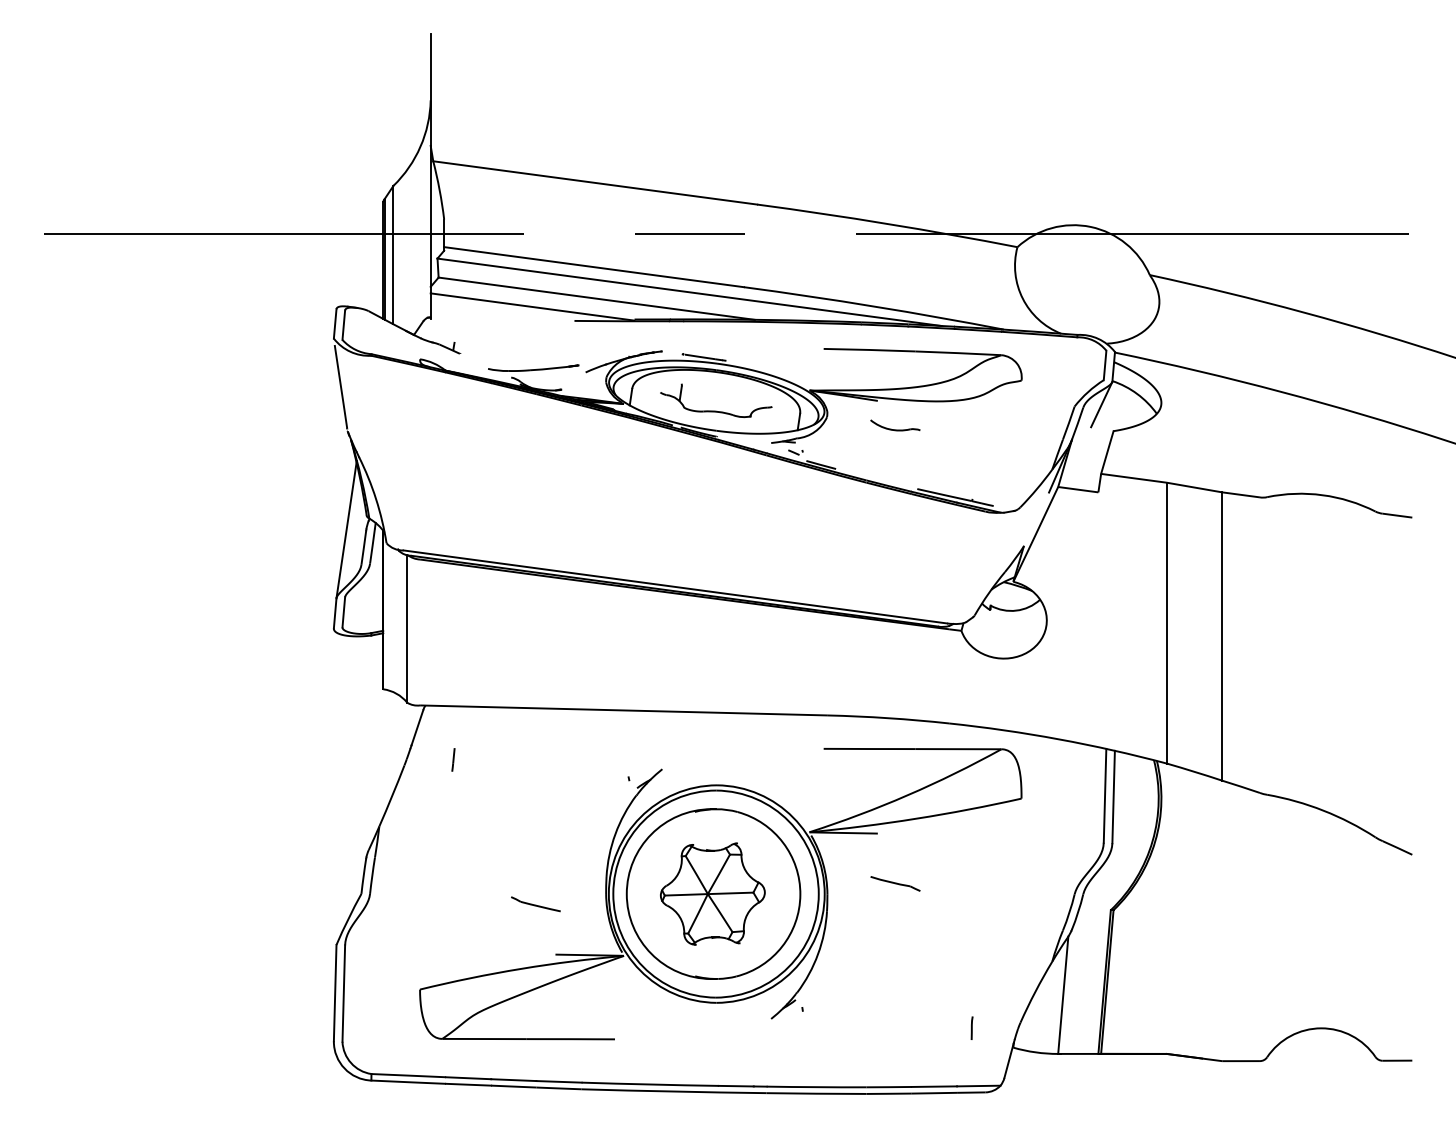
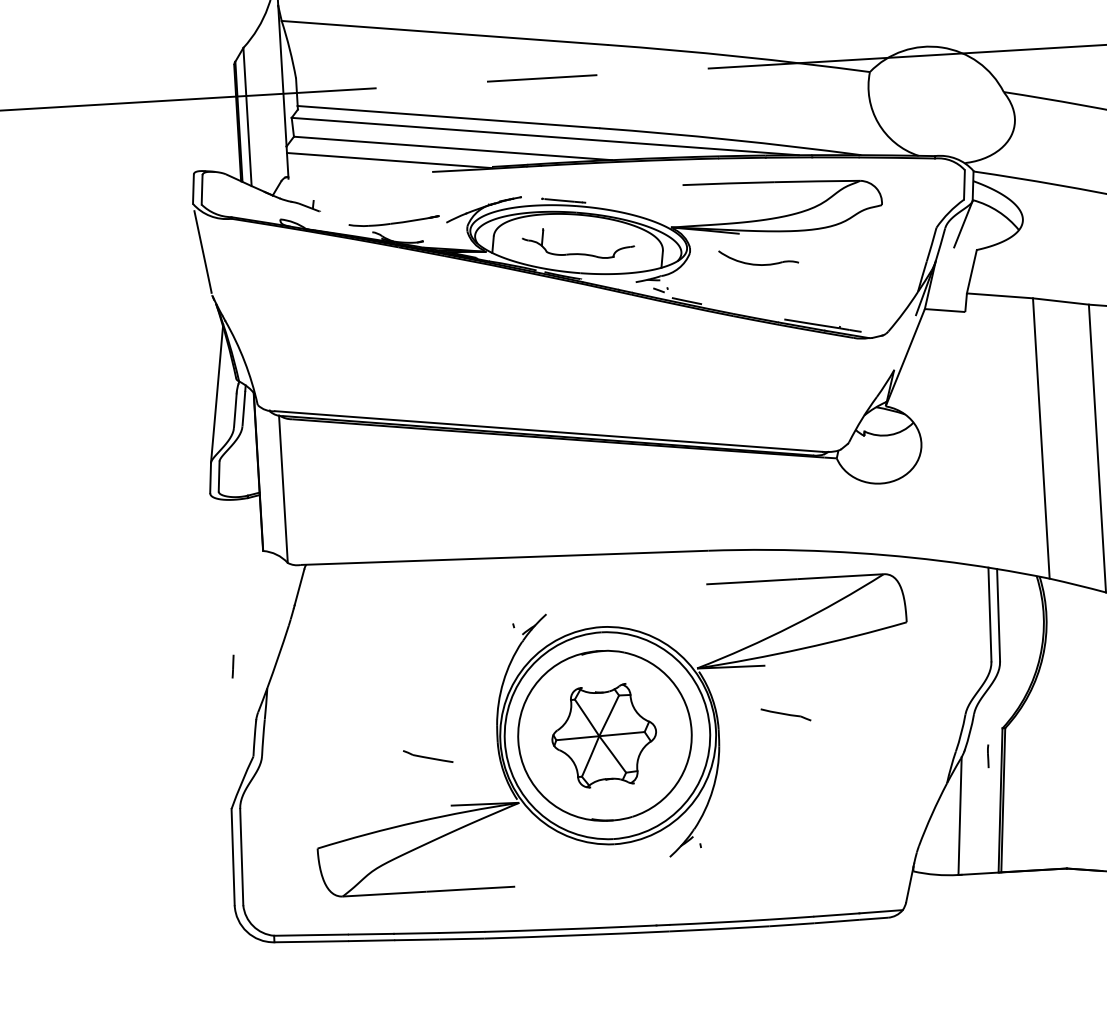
part: (895, 425) -> (758, 257), size x1.6
line: (453, 759) -> (233, 666), moved
line: (971, 1027) -> (987, 755), moved

